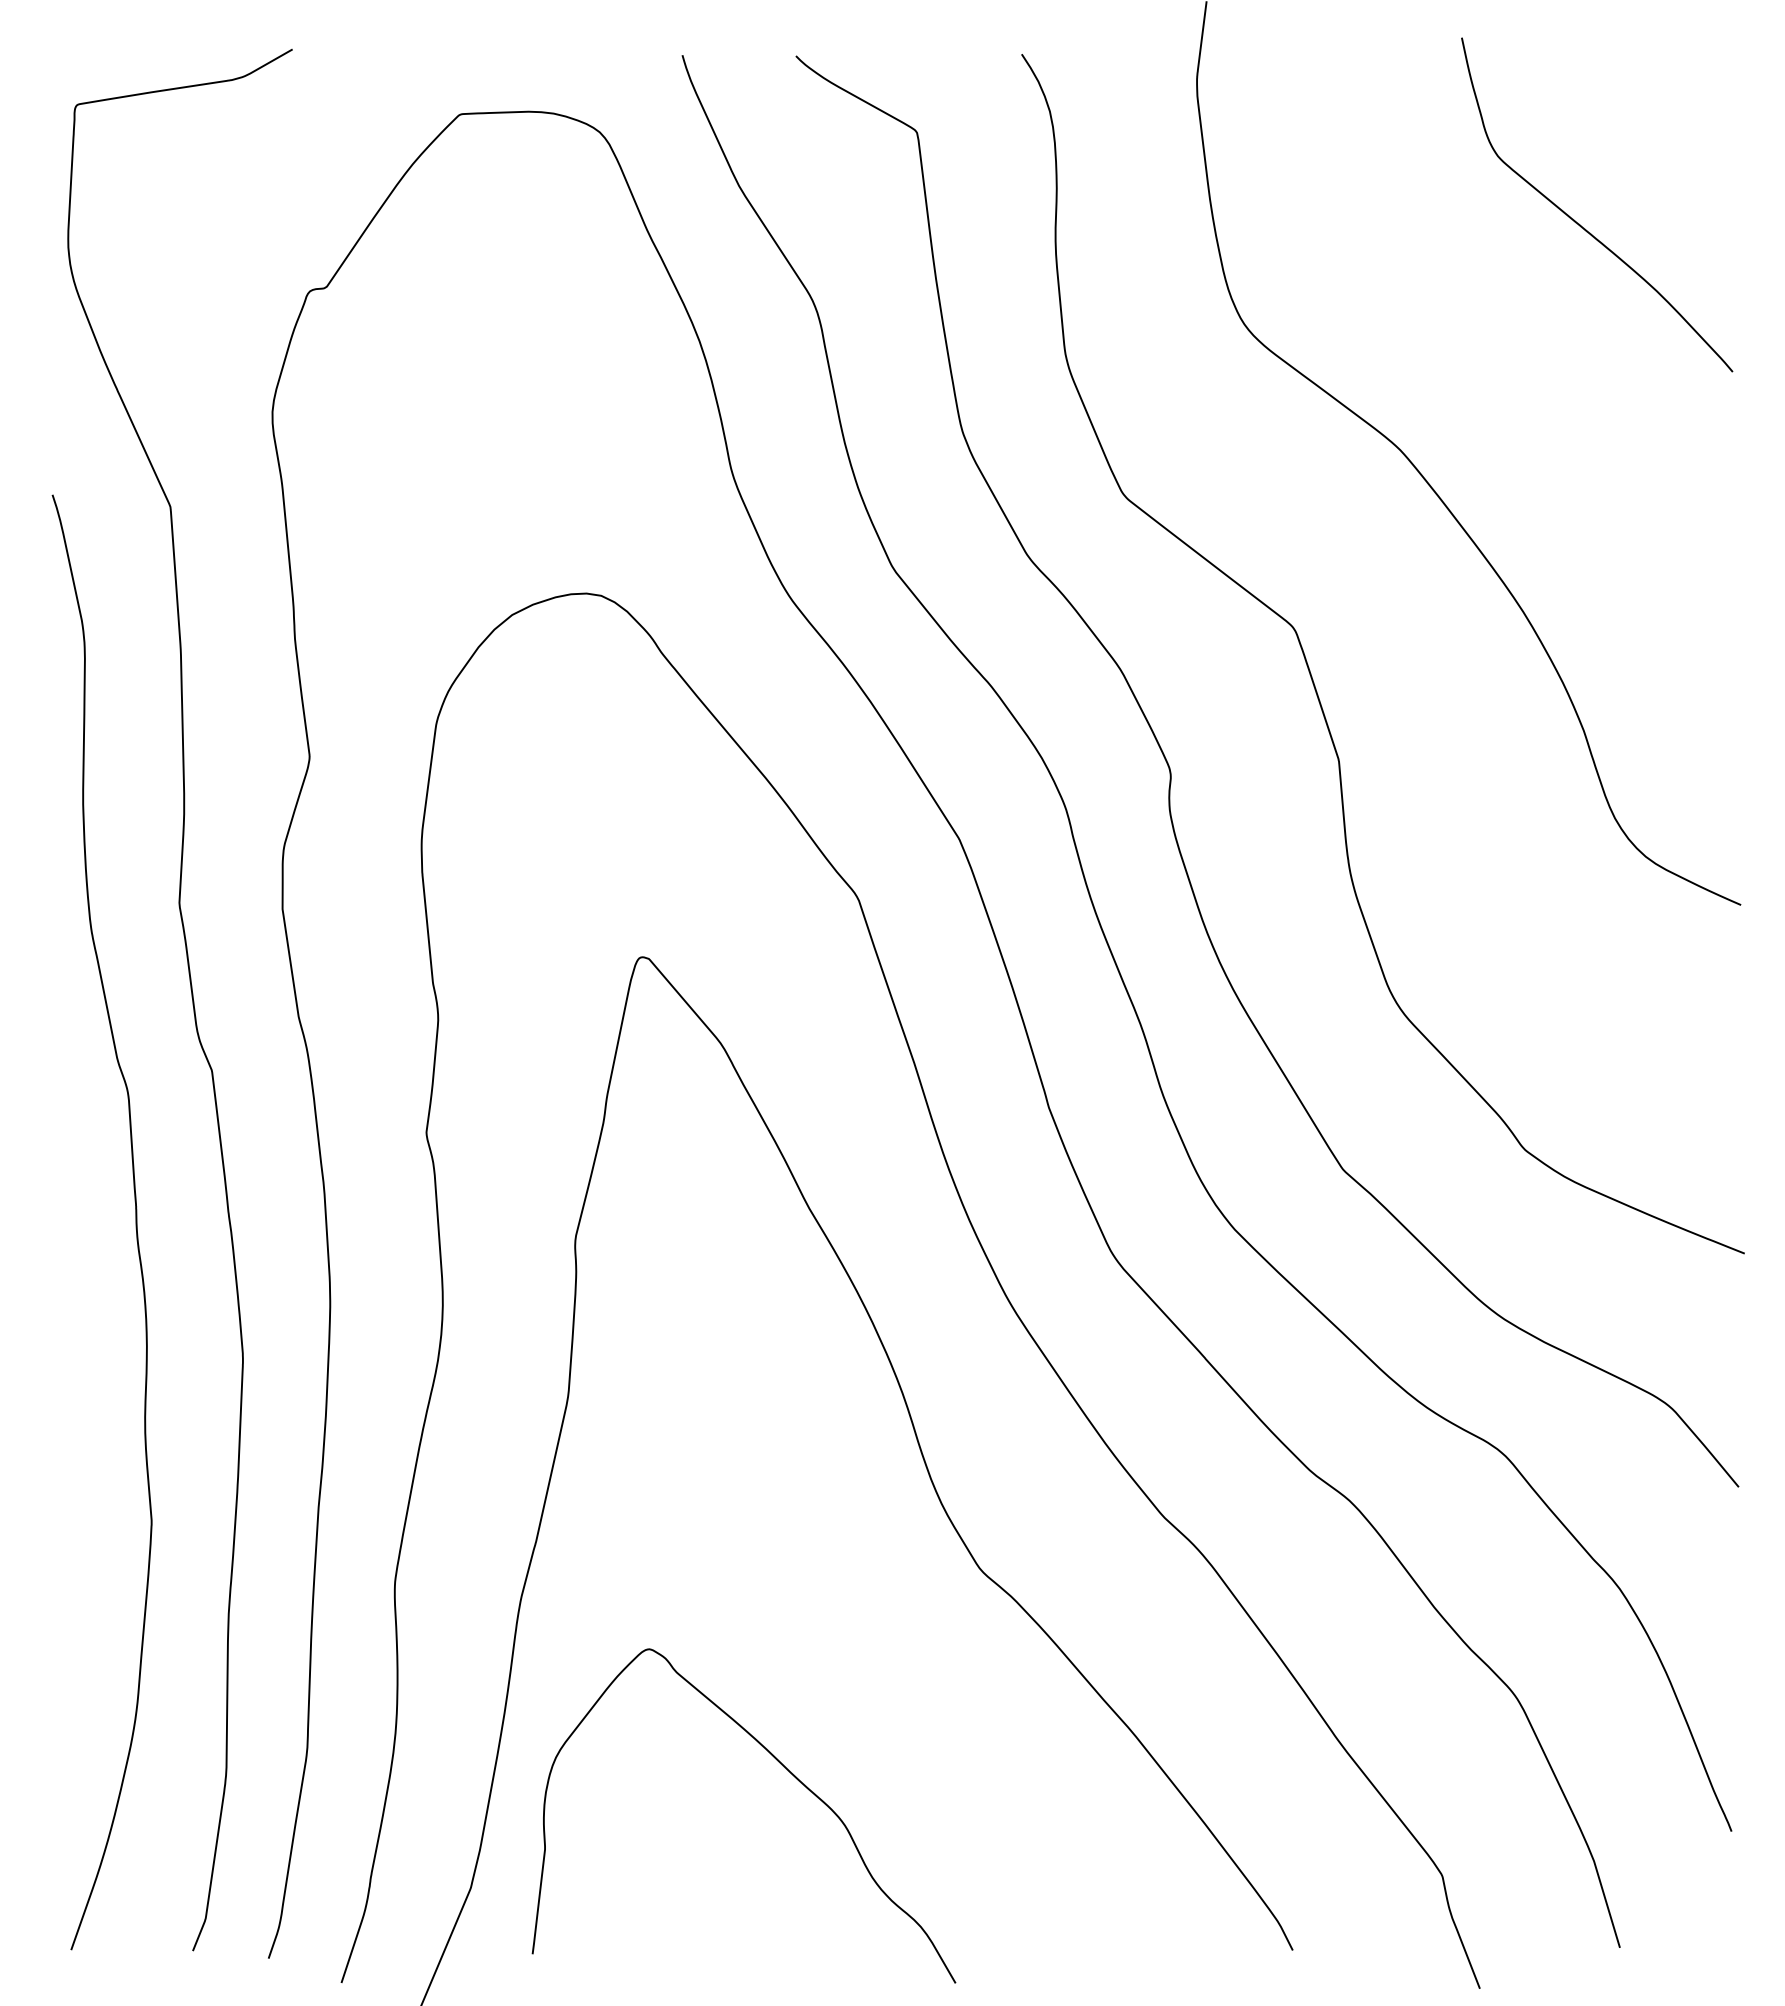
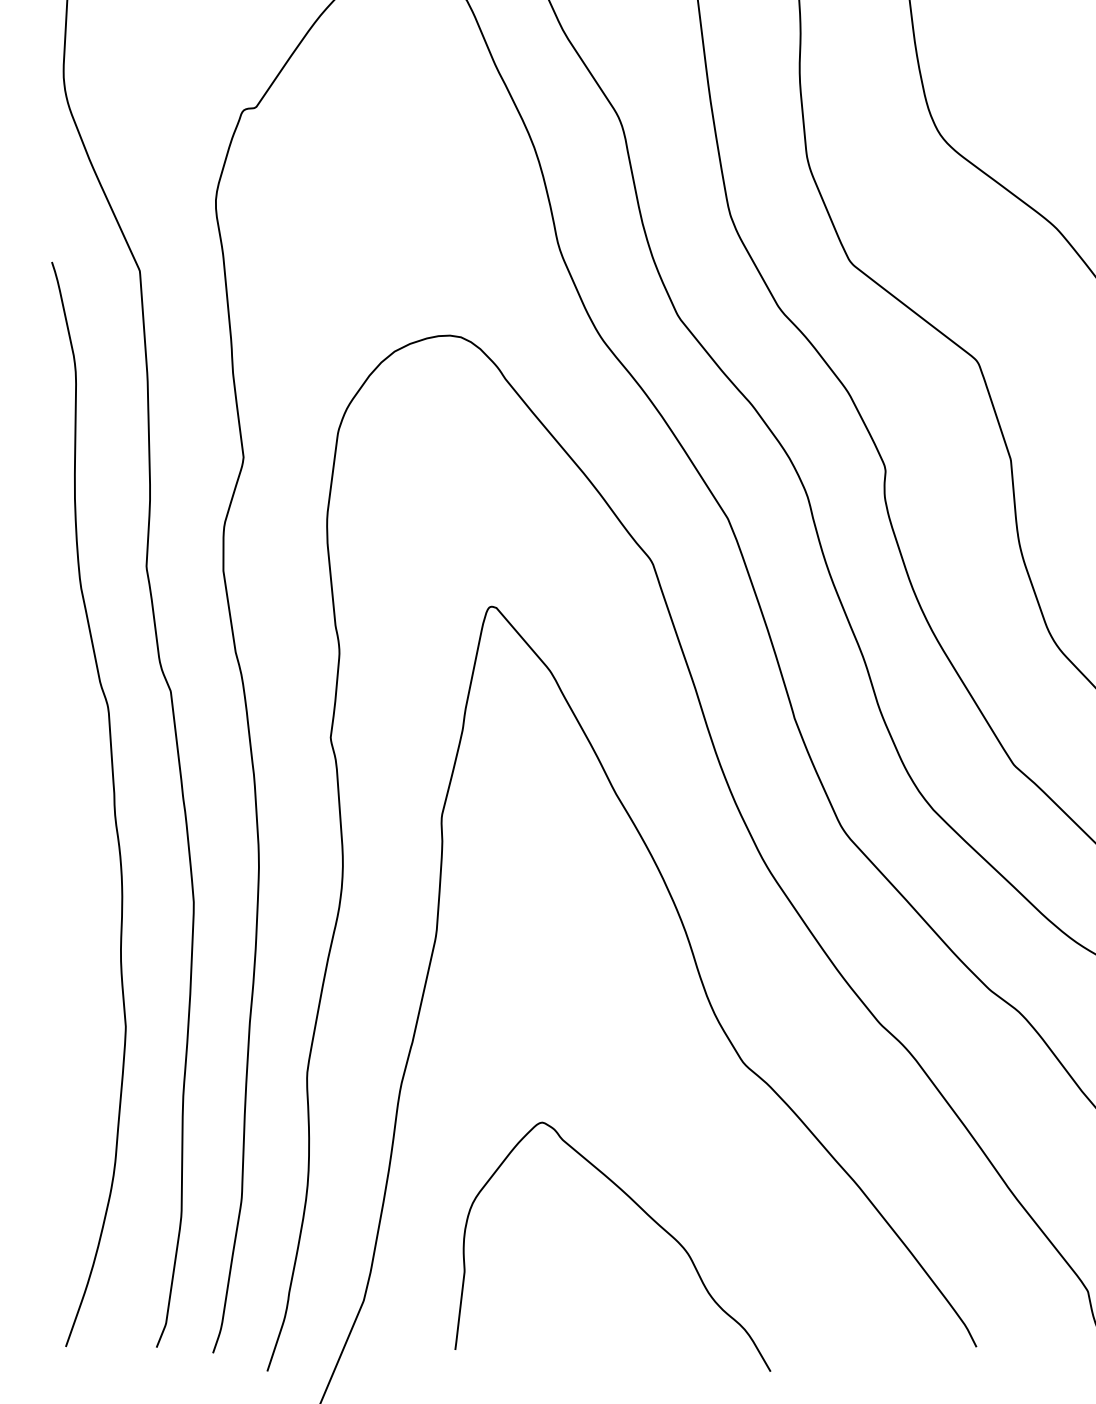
curve: (782, 1766) -> (641, 1210), moved

